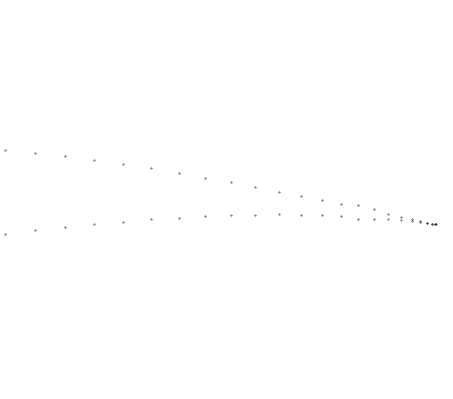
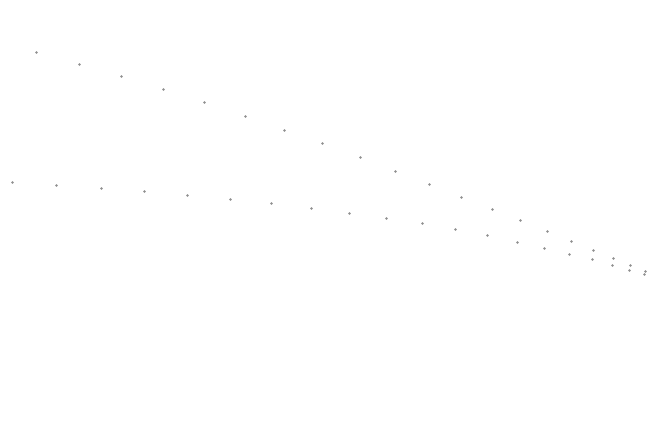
part: (358, 212) -> (570, 247), size x0.62
part: (374, 214) -> (592, 254), size x0.62

